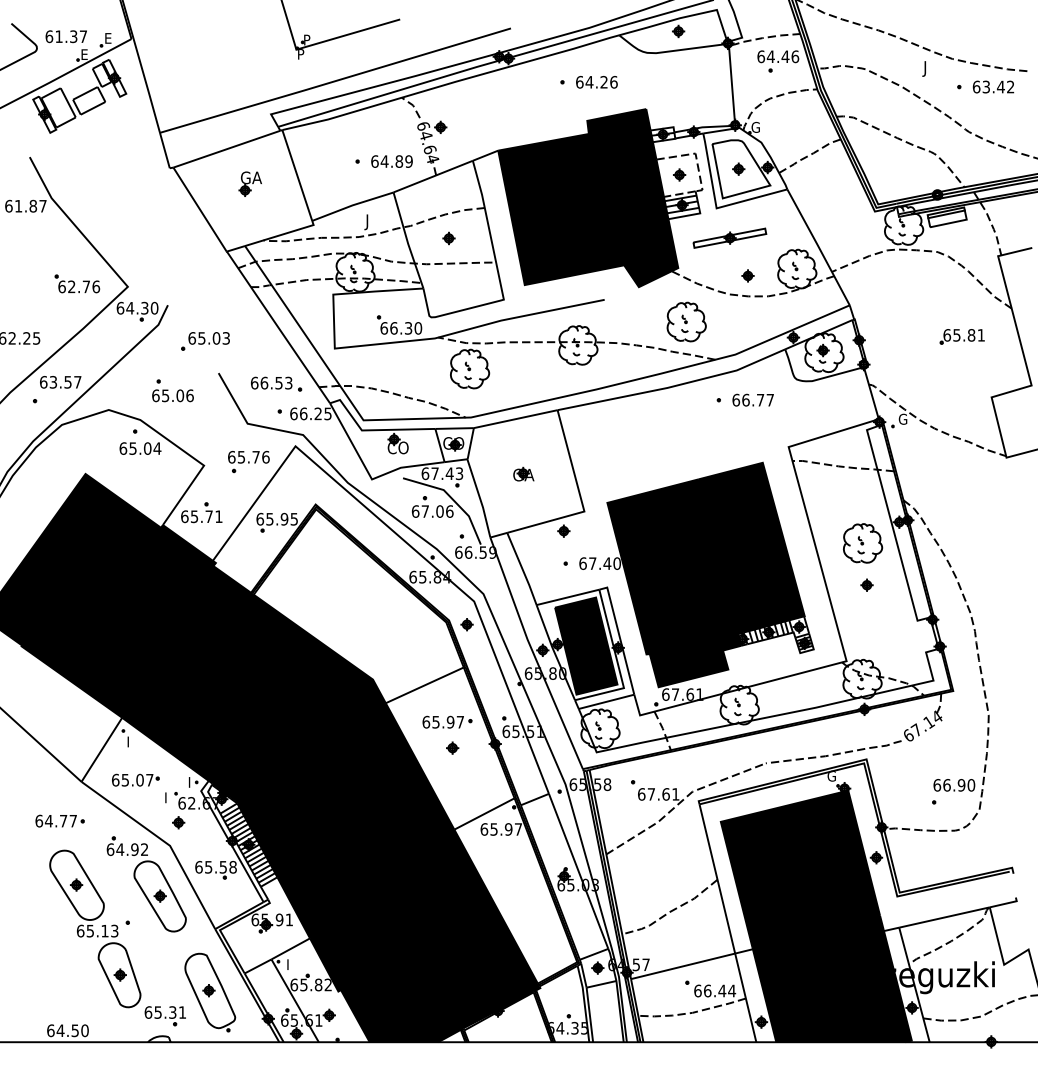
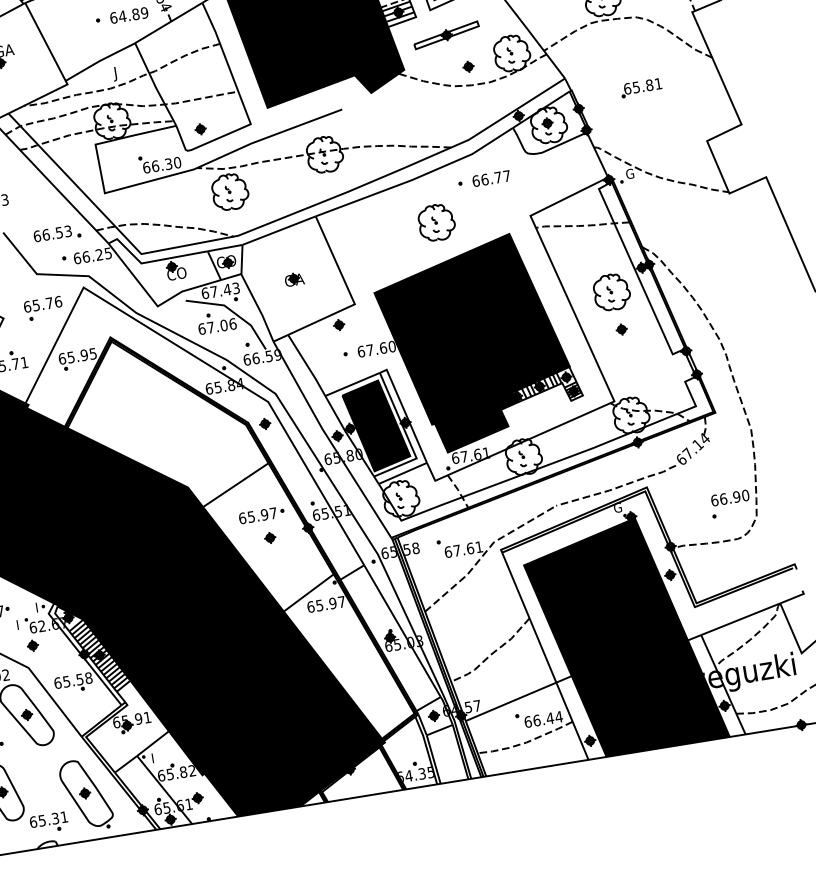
part: (448, 238) -> (200, 129), moved
part: (686, 321) -> (436, 222), moved
part: (961, 336) -> (640, 87), moved
text: (607, 563) -> (383, 347), 67.40 -> 67.60

